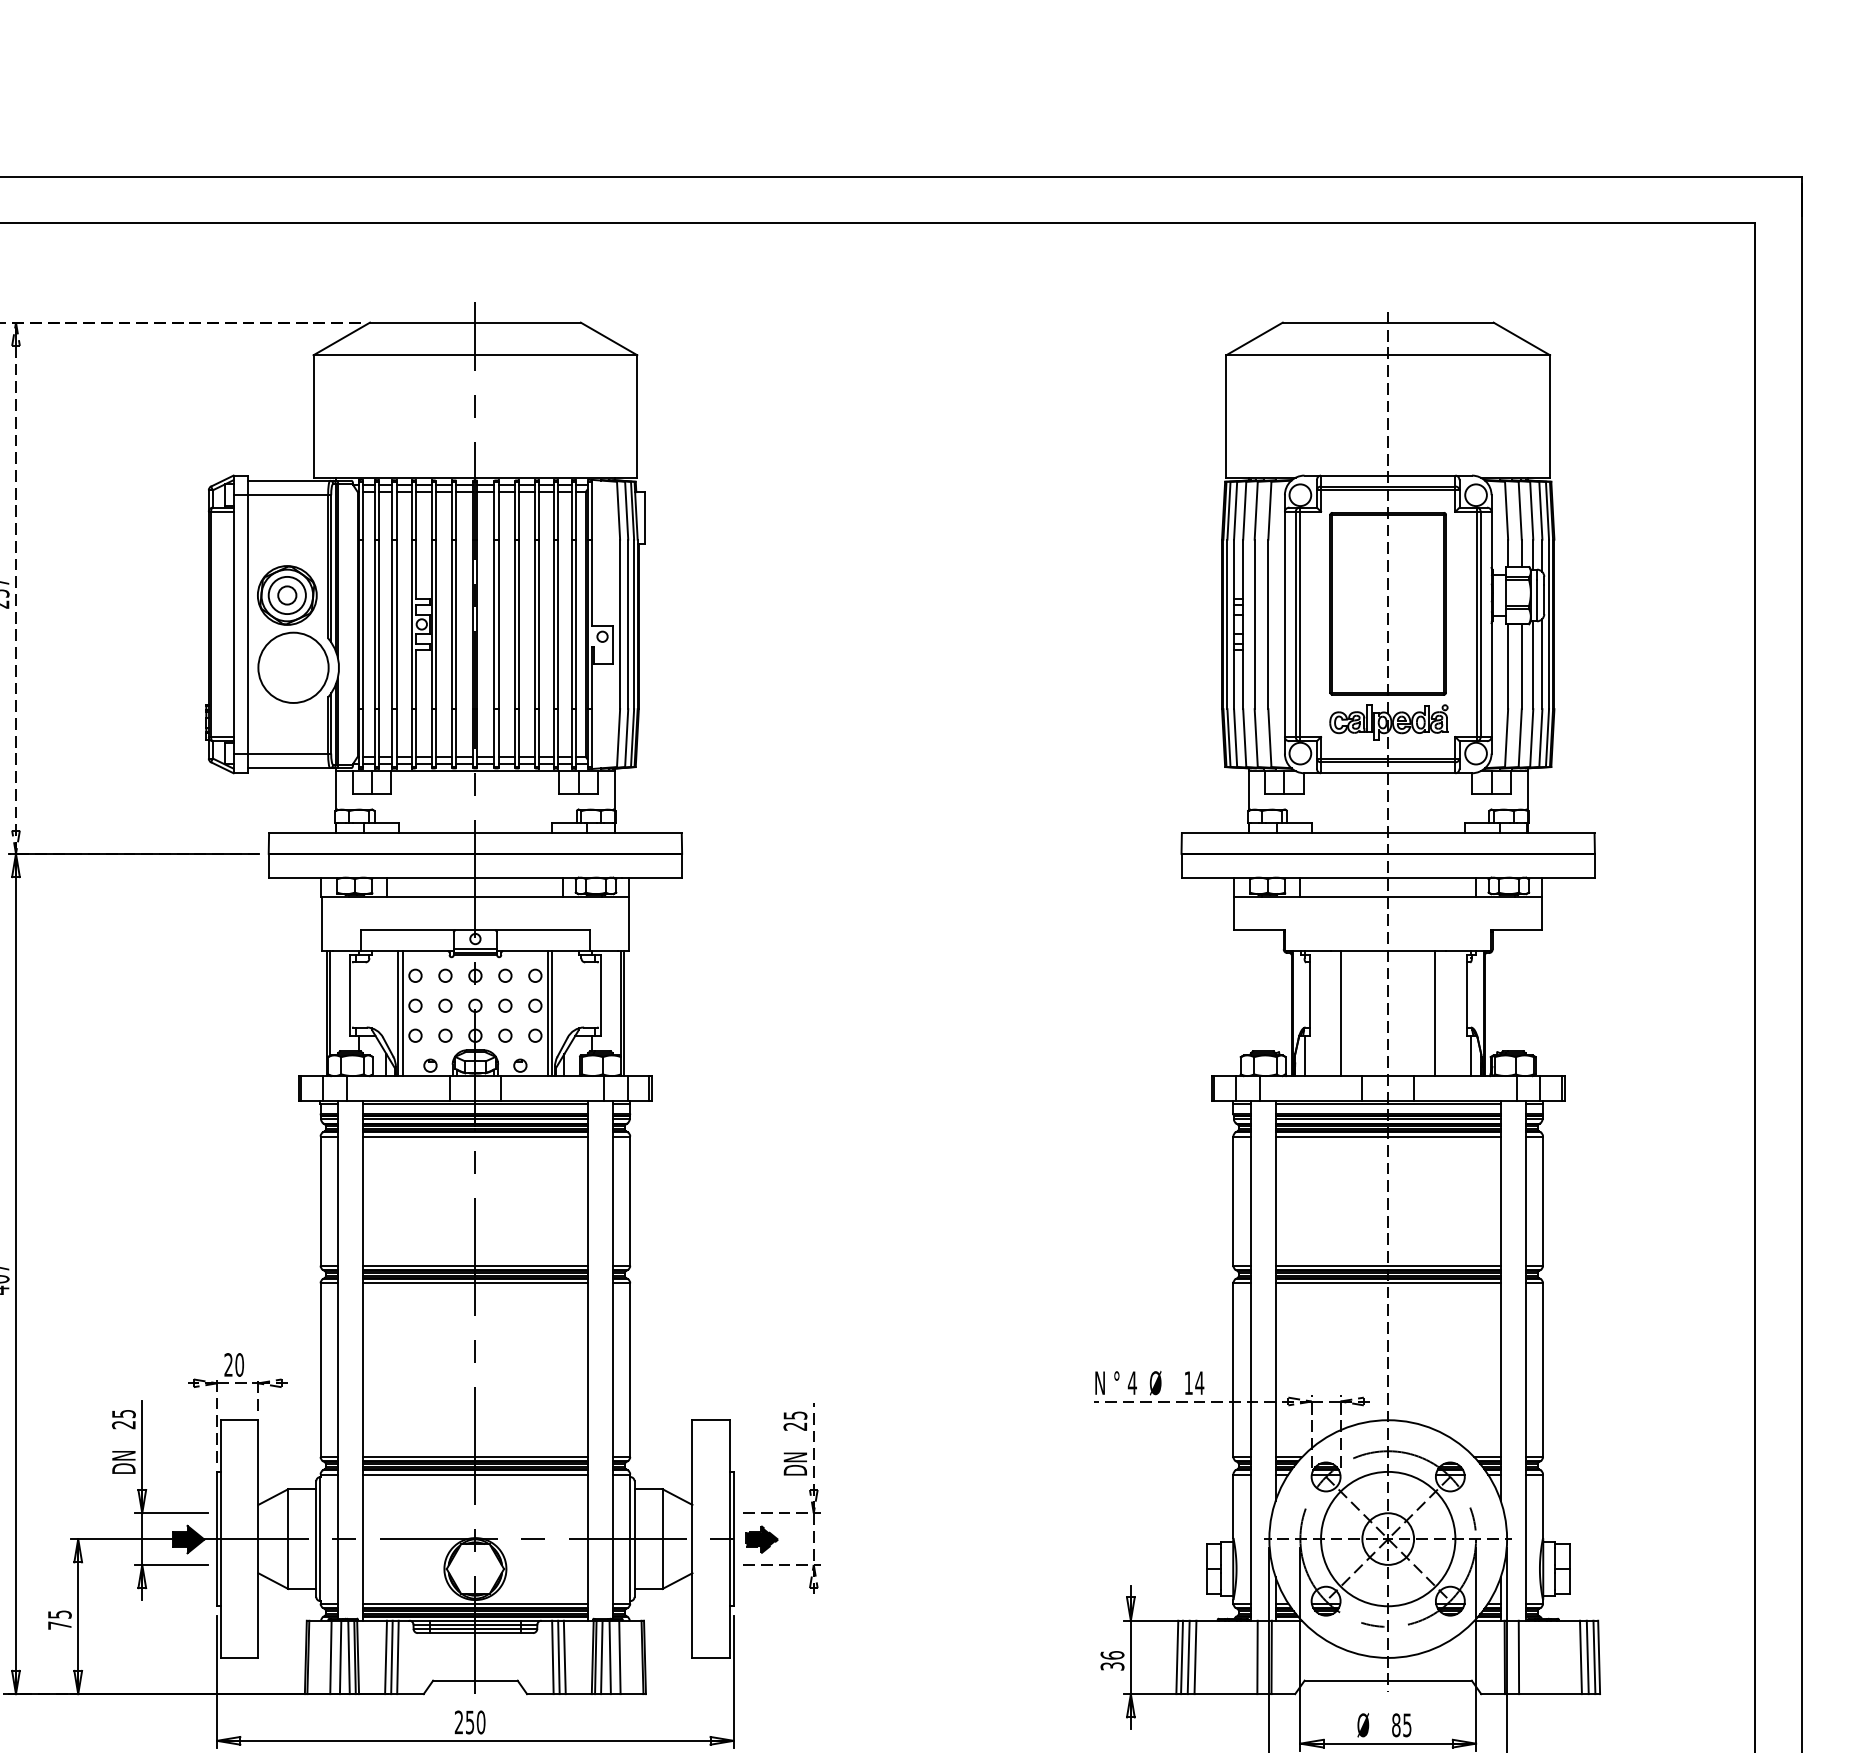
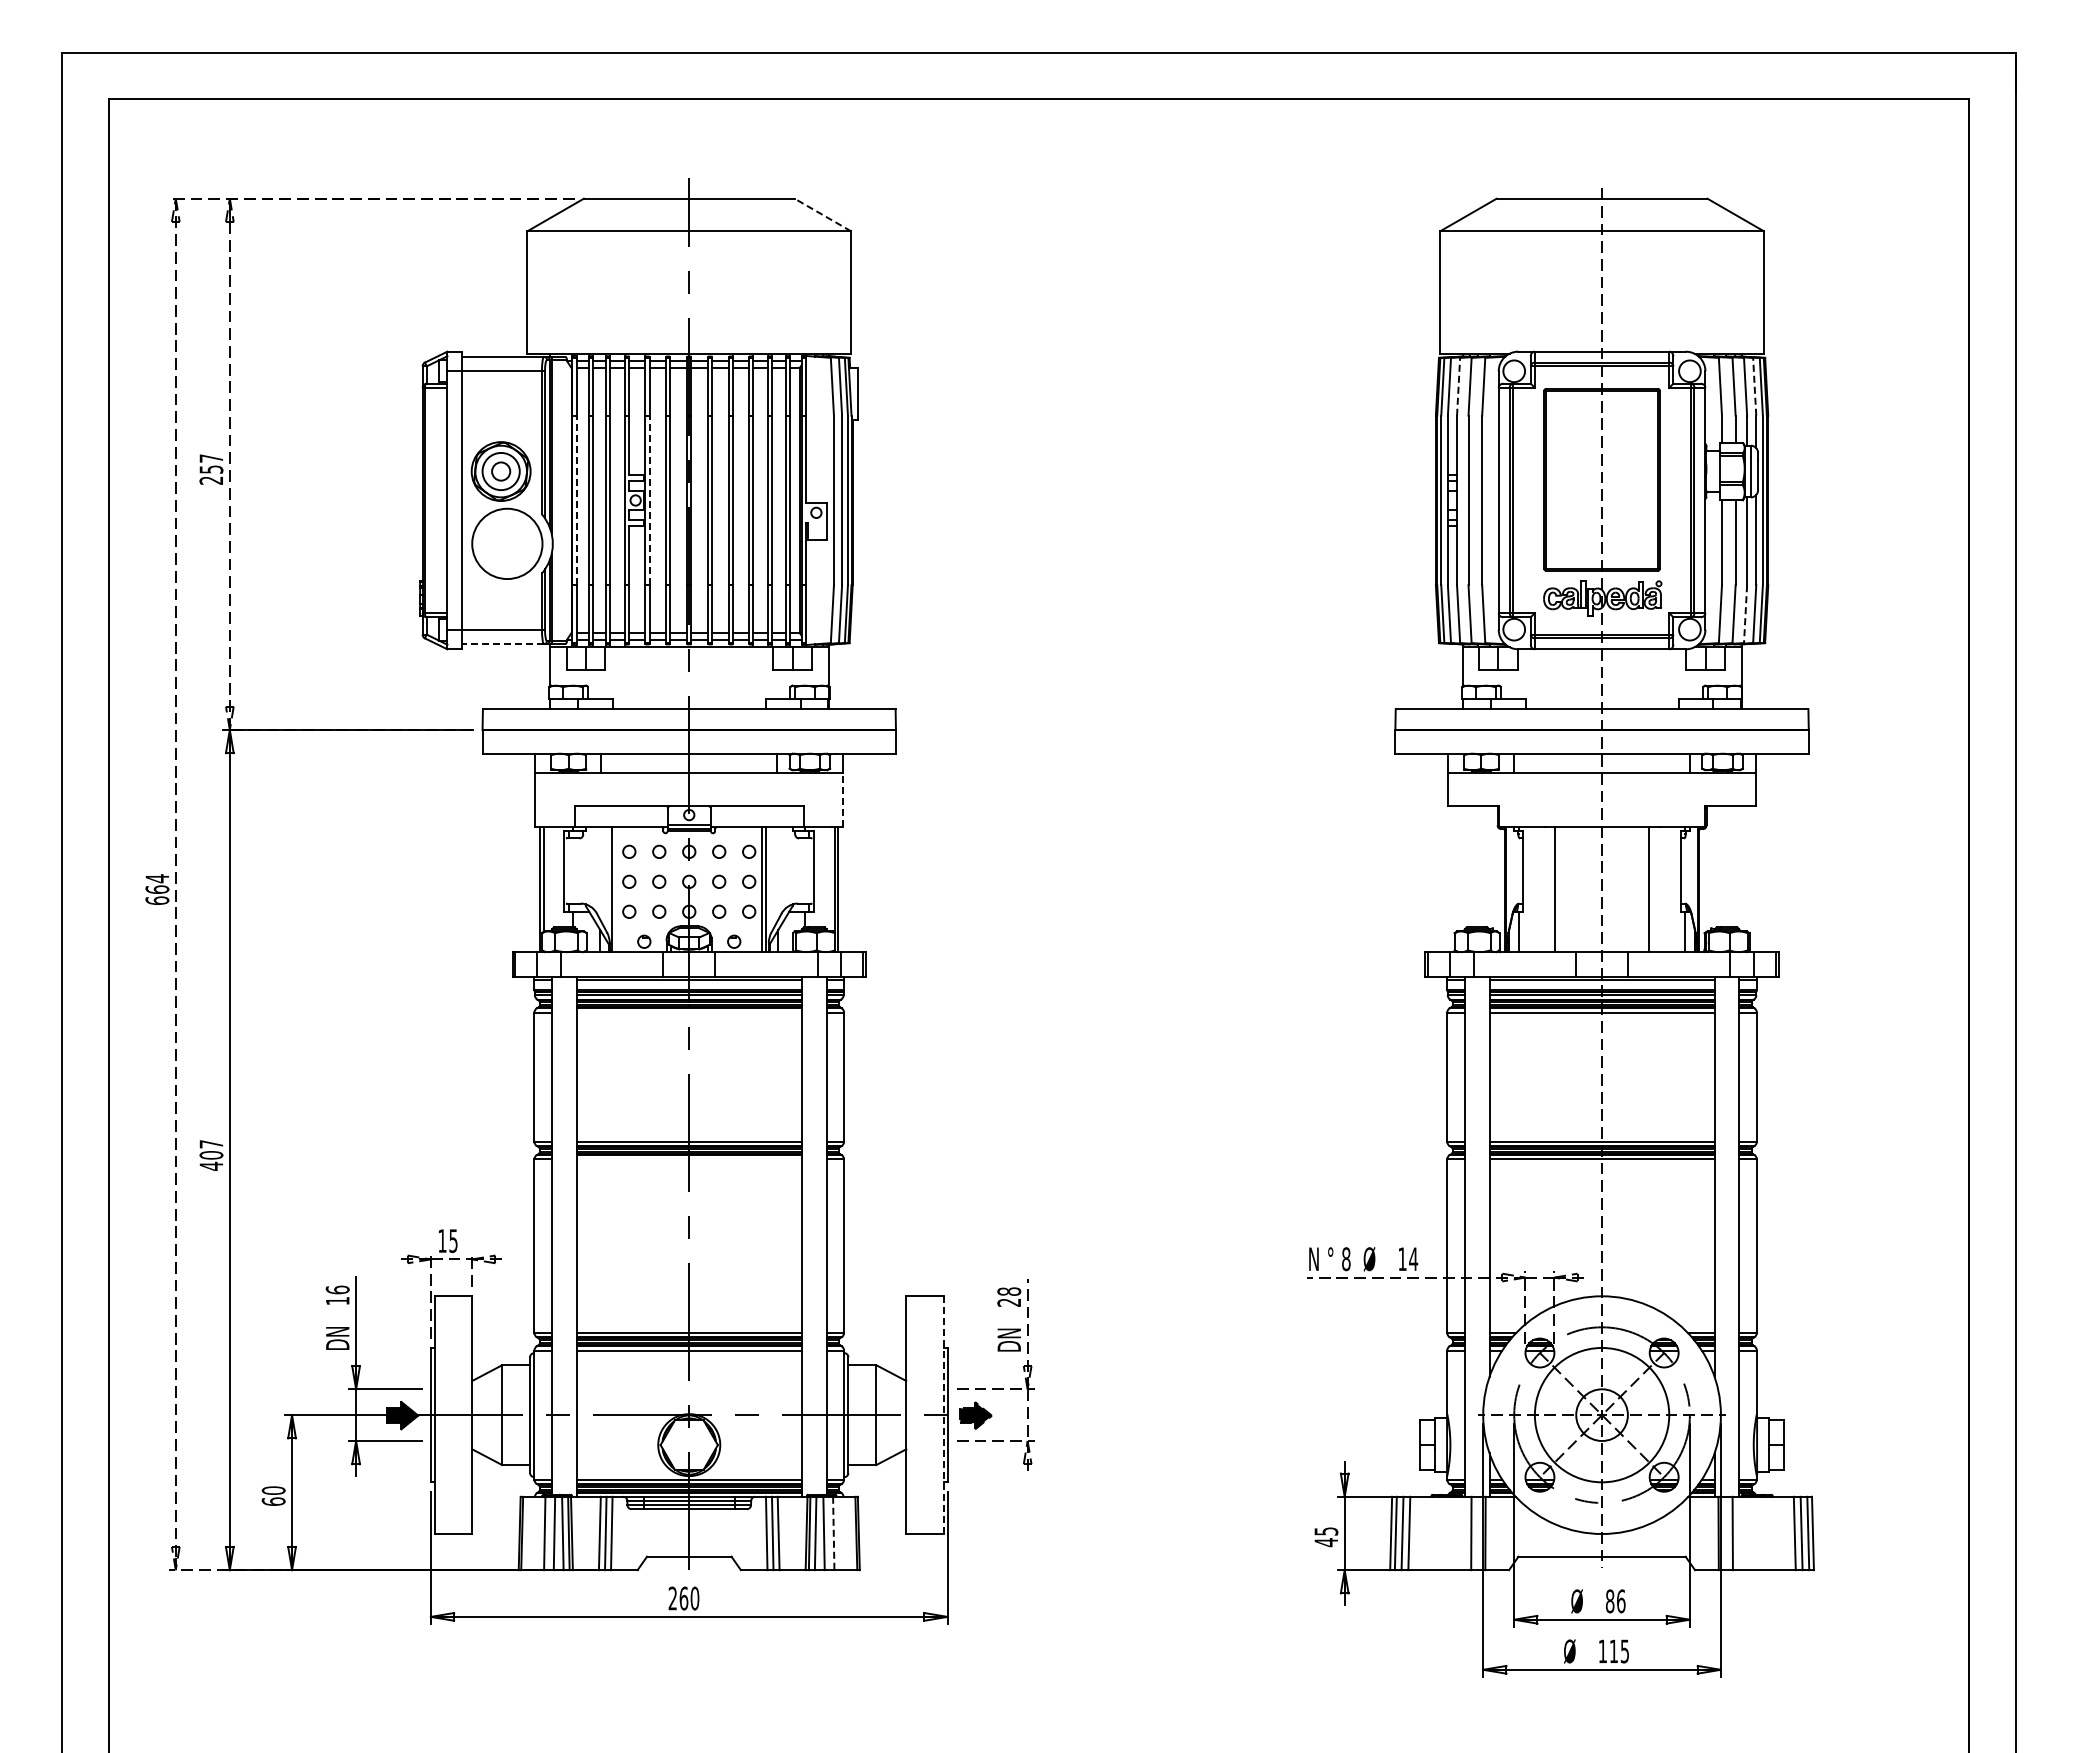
line: (608, 339) -> (822, 215), solid -> dashed
line: (1244, 510) -> (1458, 386), solid -> dashed
line: (1540, 510) -> (1754, 386), solid -> dashed
line: (362, 624) -> (576, 500), solid -> dashed
line: (435, 624) -> (649, 500), solid -> dashed
line: (1531, 738) -> (1745, 614), solid -> dashed
line: (288, 768) -> (502, 644), solid -> dashed
line: (629, 924) -> (843, 800), solid -> dashed
line: (402, 1013) -> (616, 889), removed
line: (474, 1136) -> (688, 1012), removed
line: (474, 1283) -> (688, 1159), removed
text: (233, 1365) -> (447, 1241), 20 -> 15
text: (1131, 1383) -> (1345, 1259), 4 -> 8
text: (795, 1415) -> (1009, 1291), 25 -> 28
text: (123, 1419) -> (337, 1295), 25 -> 16
line: (729, 1539) -> (943, 1415), solid -> dashed
text: (59, 1619) -> (273, 1495), 75 -> 60
line: (619, 1657) -> (833, 1533), solid -> dashed
text: (1112, 1661) -> (1326, 1537), 36 -> 45
text: (469, 1722) -> (683, 1598), 250 -> 260
text: (1407, 1725) -> (1621, 1601), 85 -> 86

